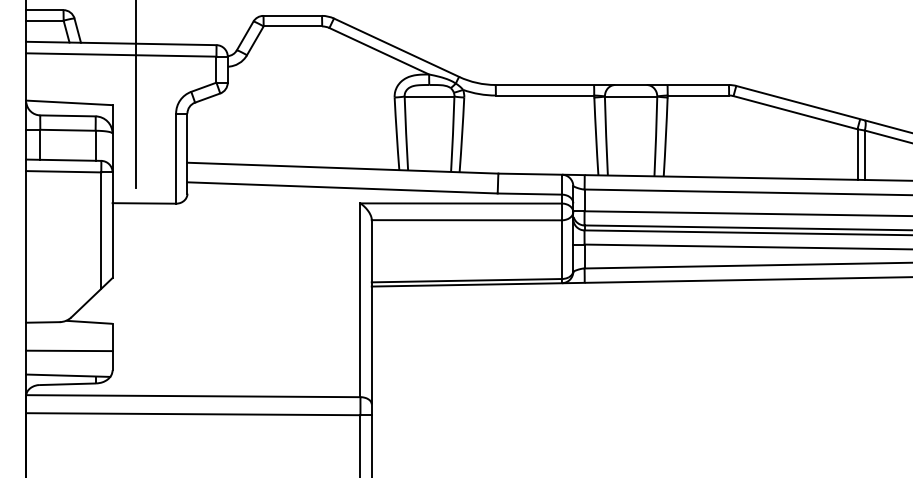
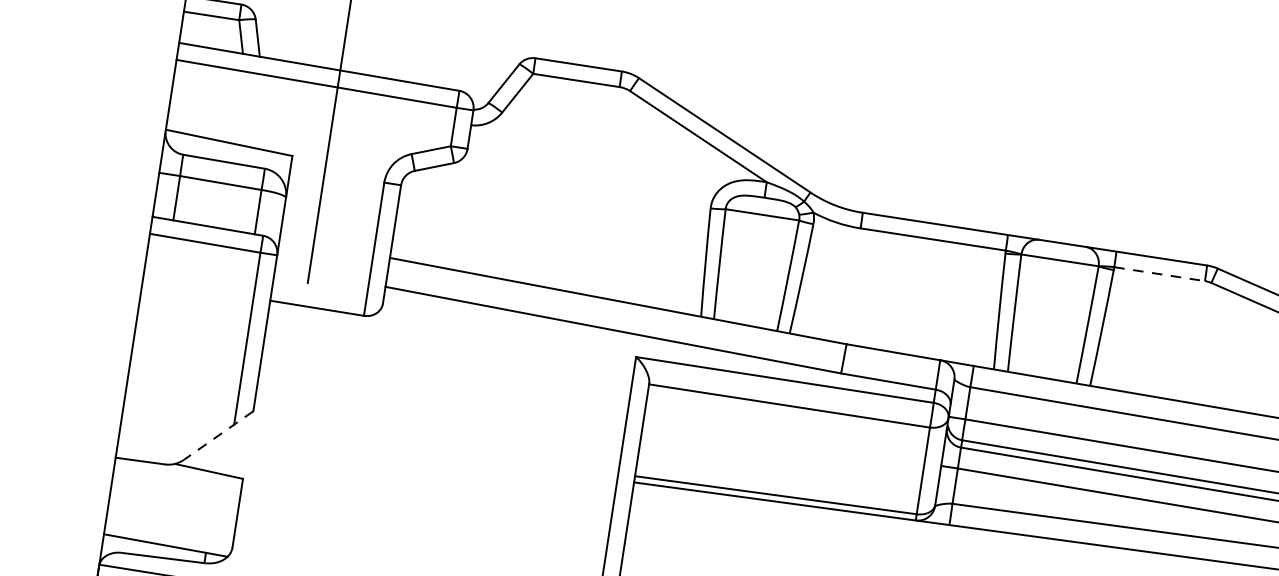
line: (698, 95) -> (1159, 274), solid -> dashed
line: (91, 298) -> (217, 436), solid -> dashed
line: (69, 350) -> (173, 508), removed

